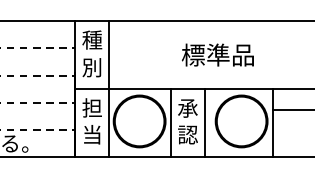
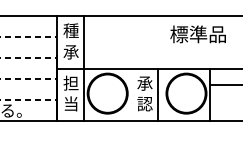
text: (217, 55) -> (197, 34), moved
text: (91, 66) -> (70, 51), 別 -> 承
line: (170, 122) -> (131, 94), removed

